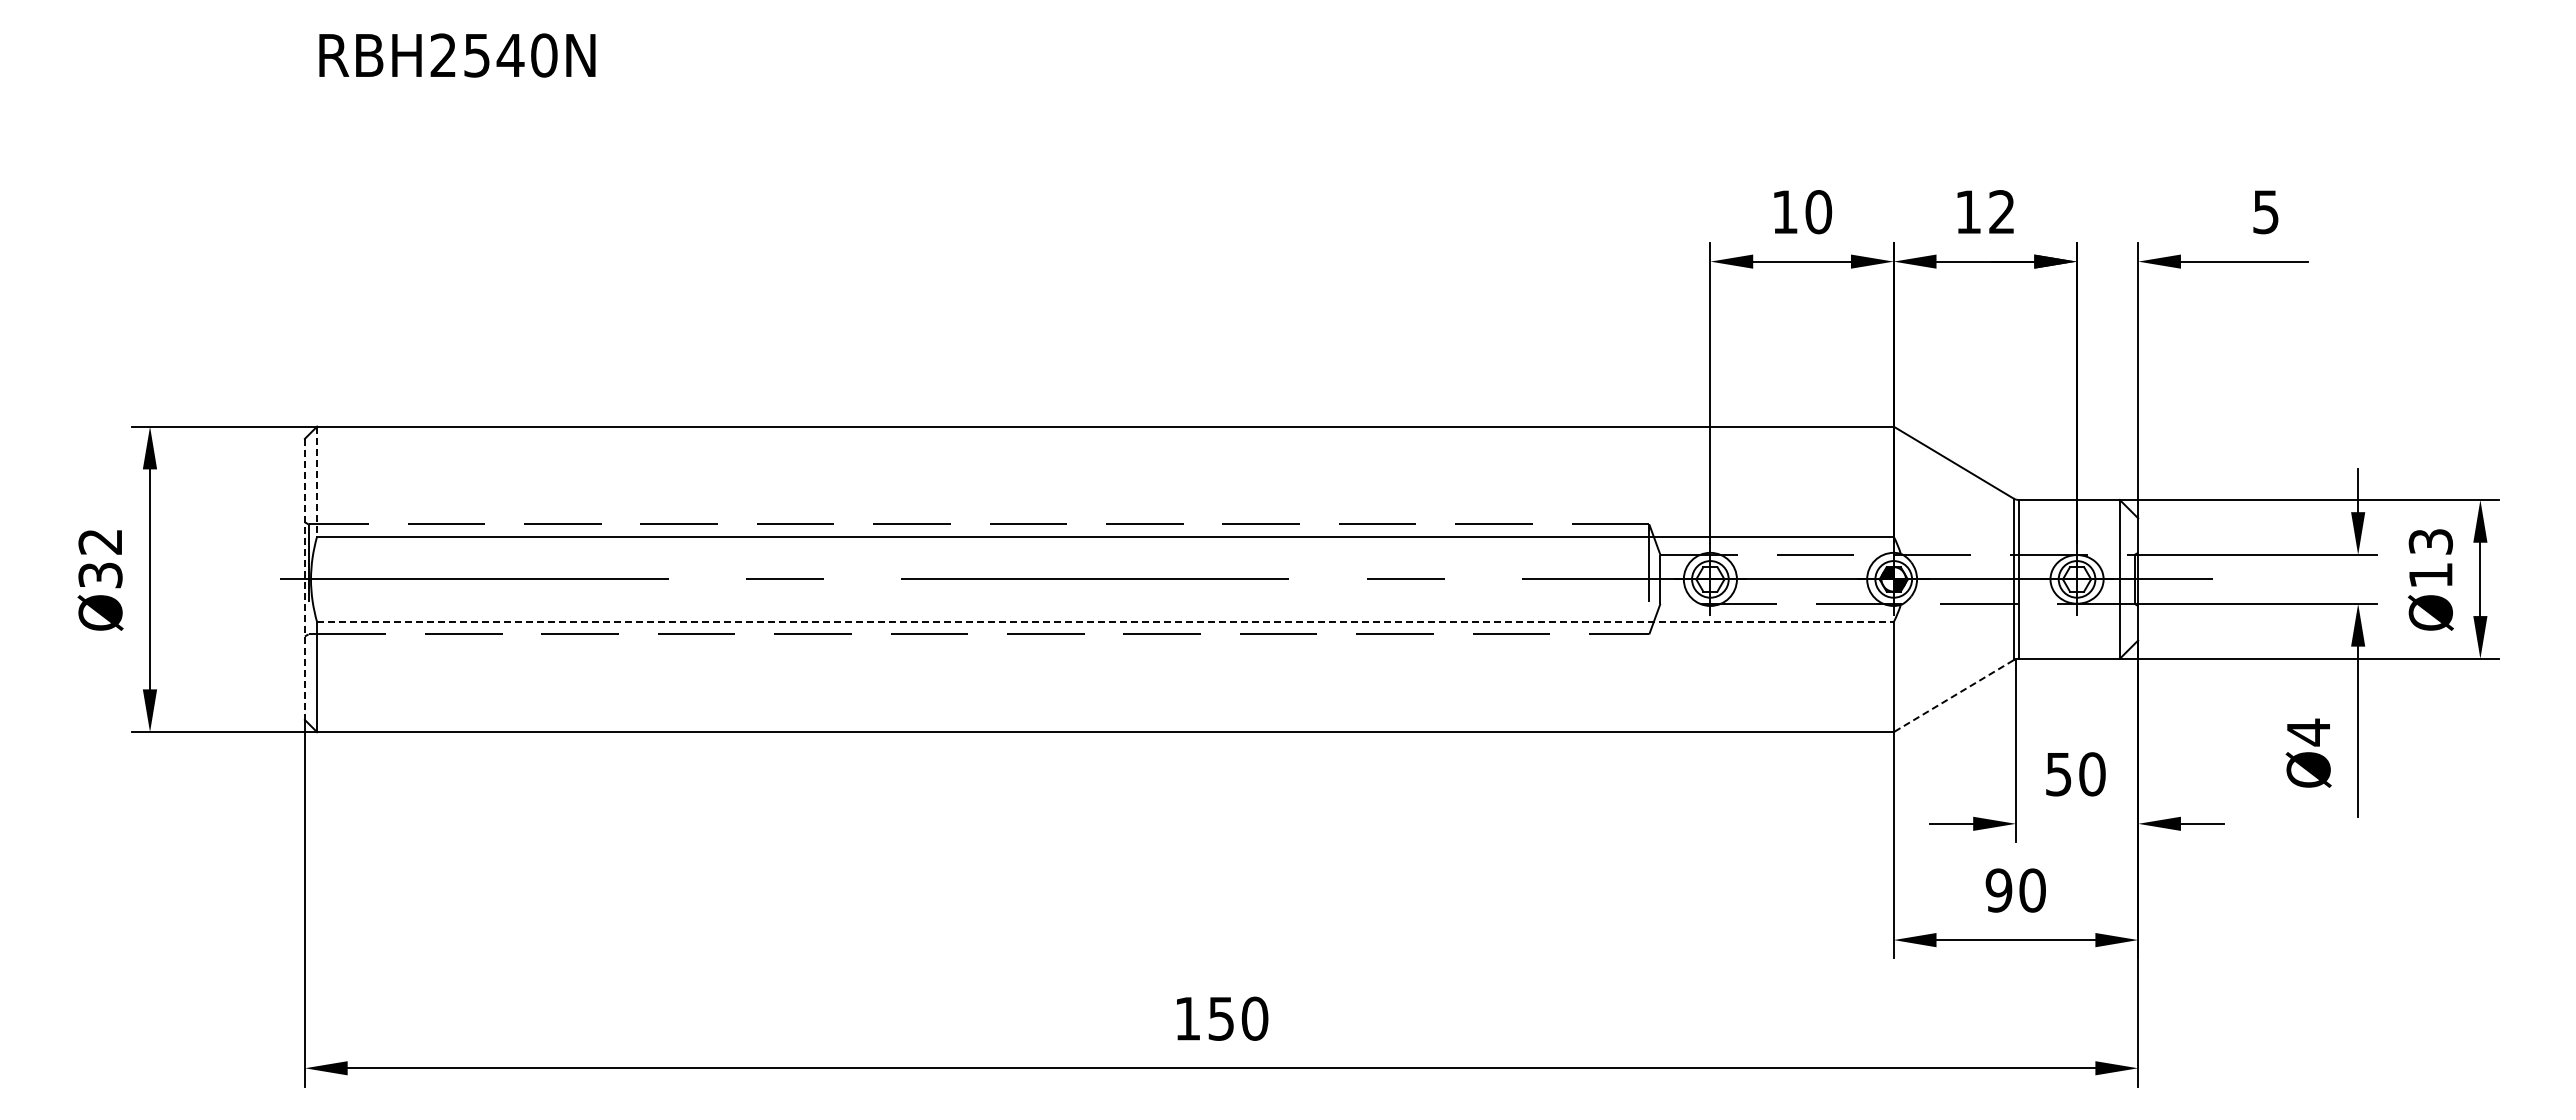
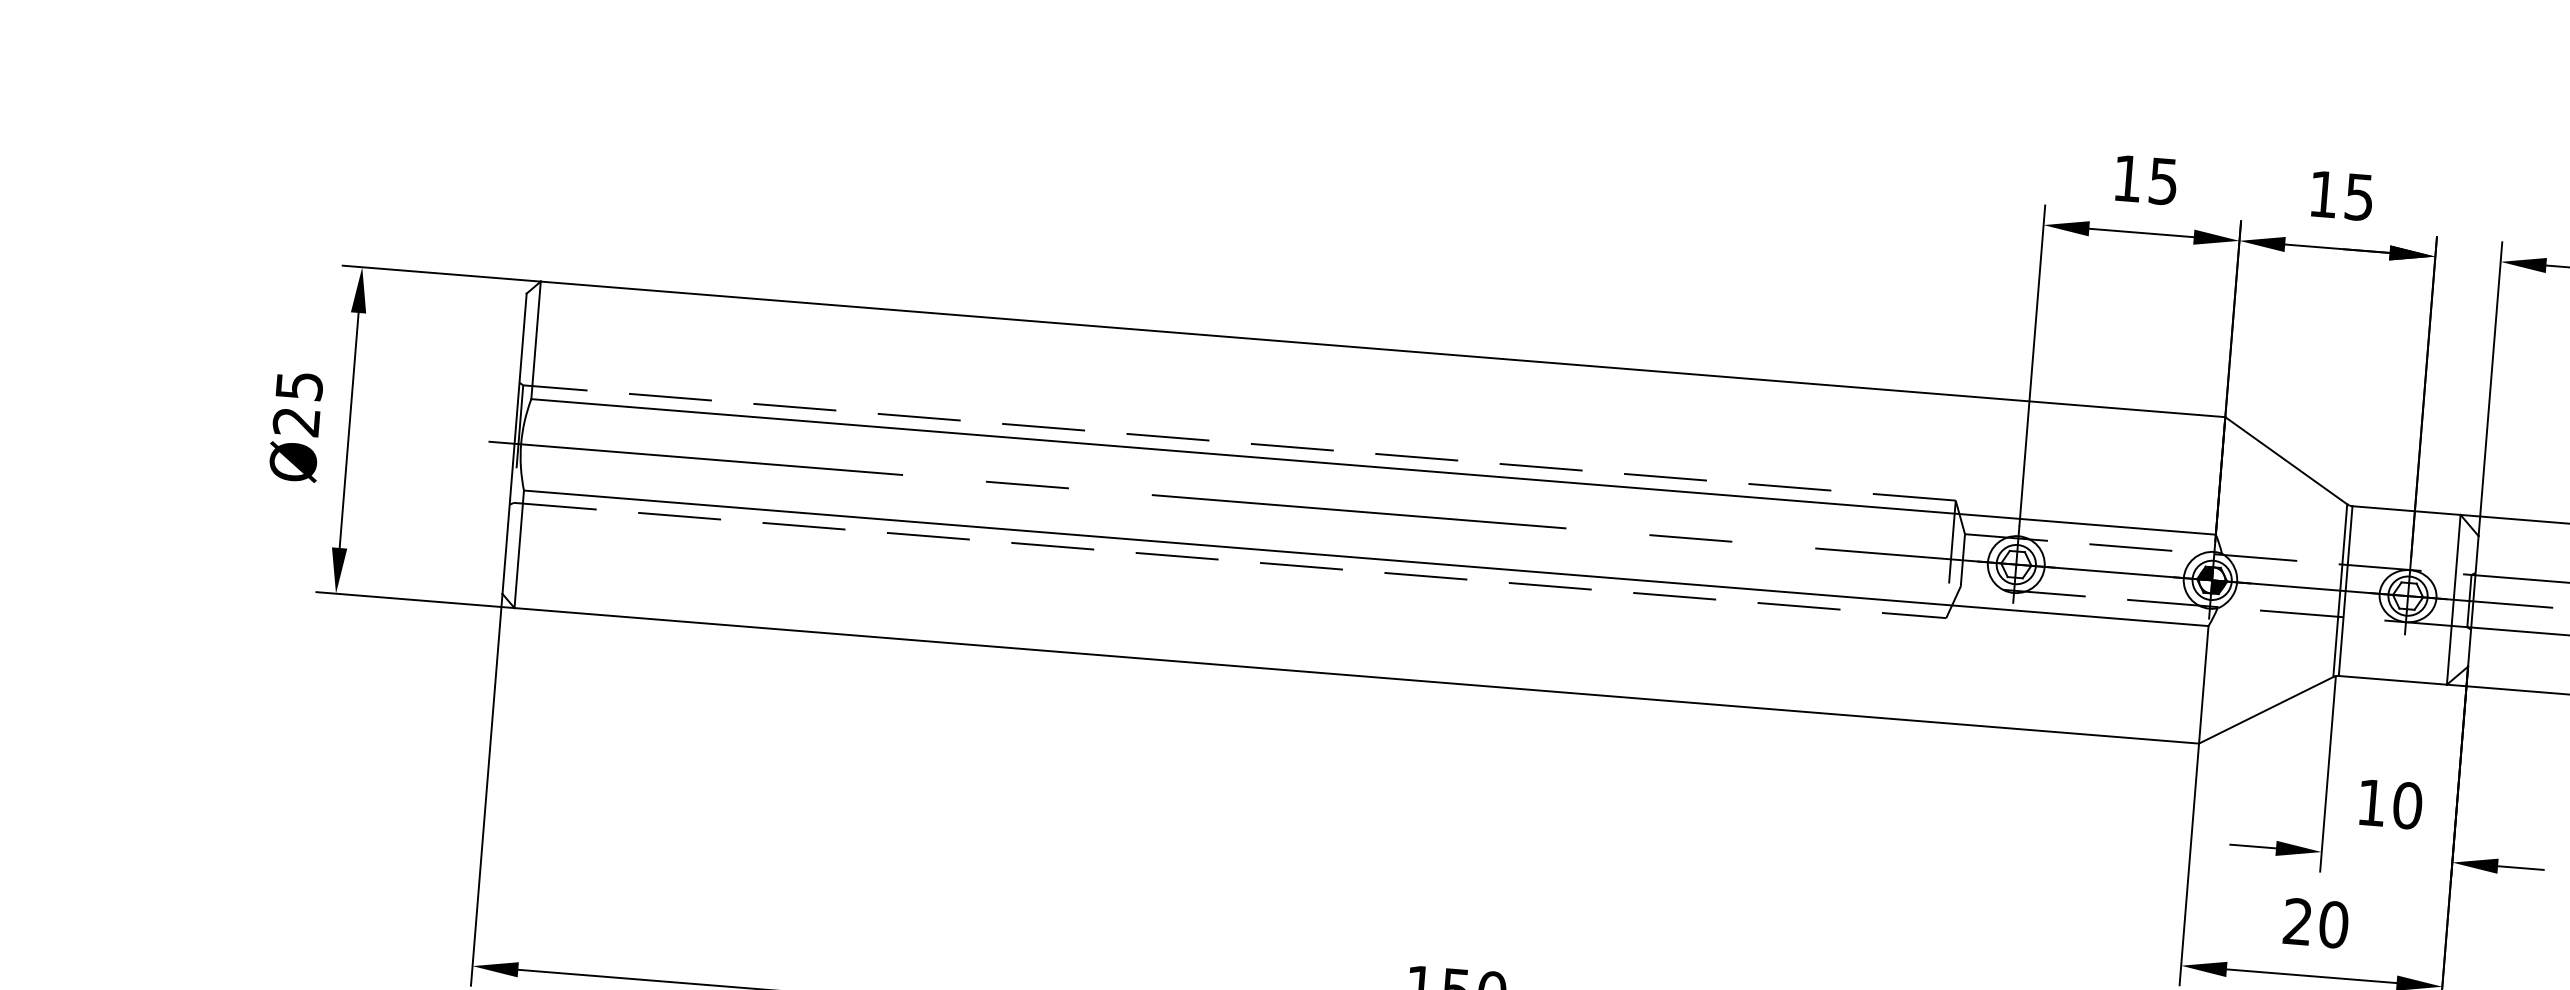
text: (1818, 212) -> (2163, 181), 10 -> 15
text: (2001, 212) -> (2358, 197), 12 -> 15
line: (317, 481) -> (536, 340), dashed -> solid
text: (100, 558) -> (297, 403), Ø32 -> Ø25
line: (304, 579) -> (514, 443), dashed -> solid
line: (1105, 622) -> (1366, 558), dashed -> solid
line: (1953, 696) -> (2265, 710), dashed -> solid
text: (2058, 774) -> (2371, 802), 50 -> 10
text: (1998, 890) -> (2297, 921), 90 -> 20

